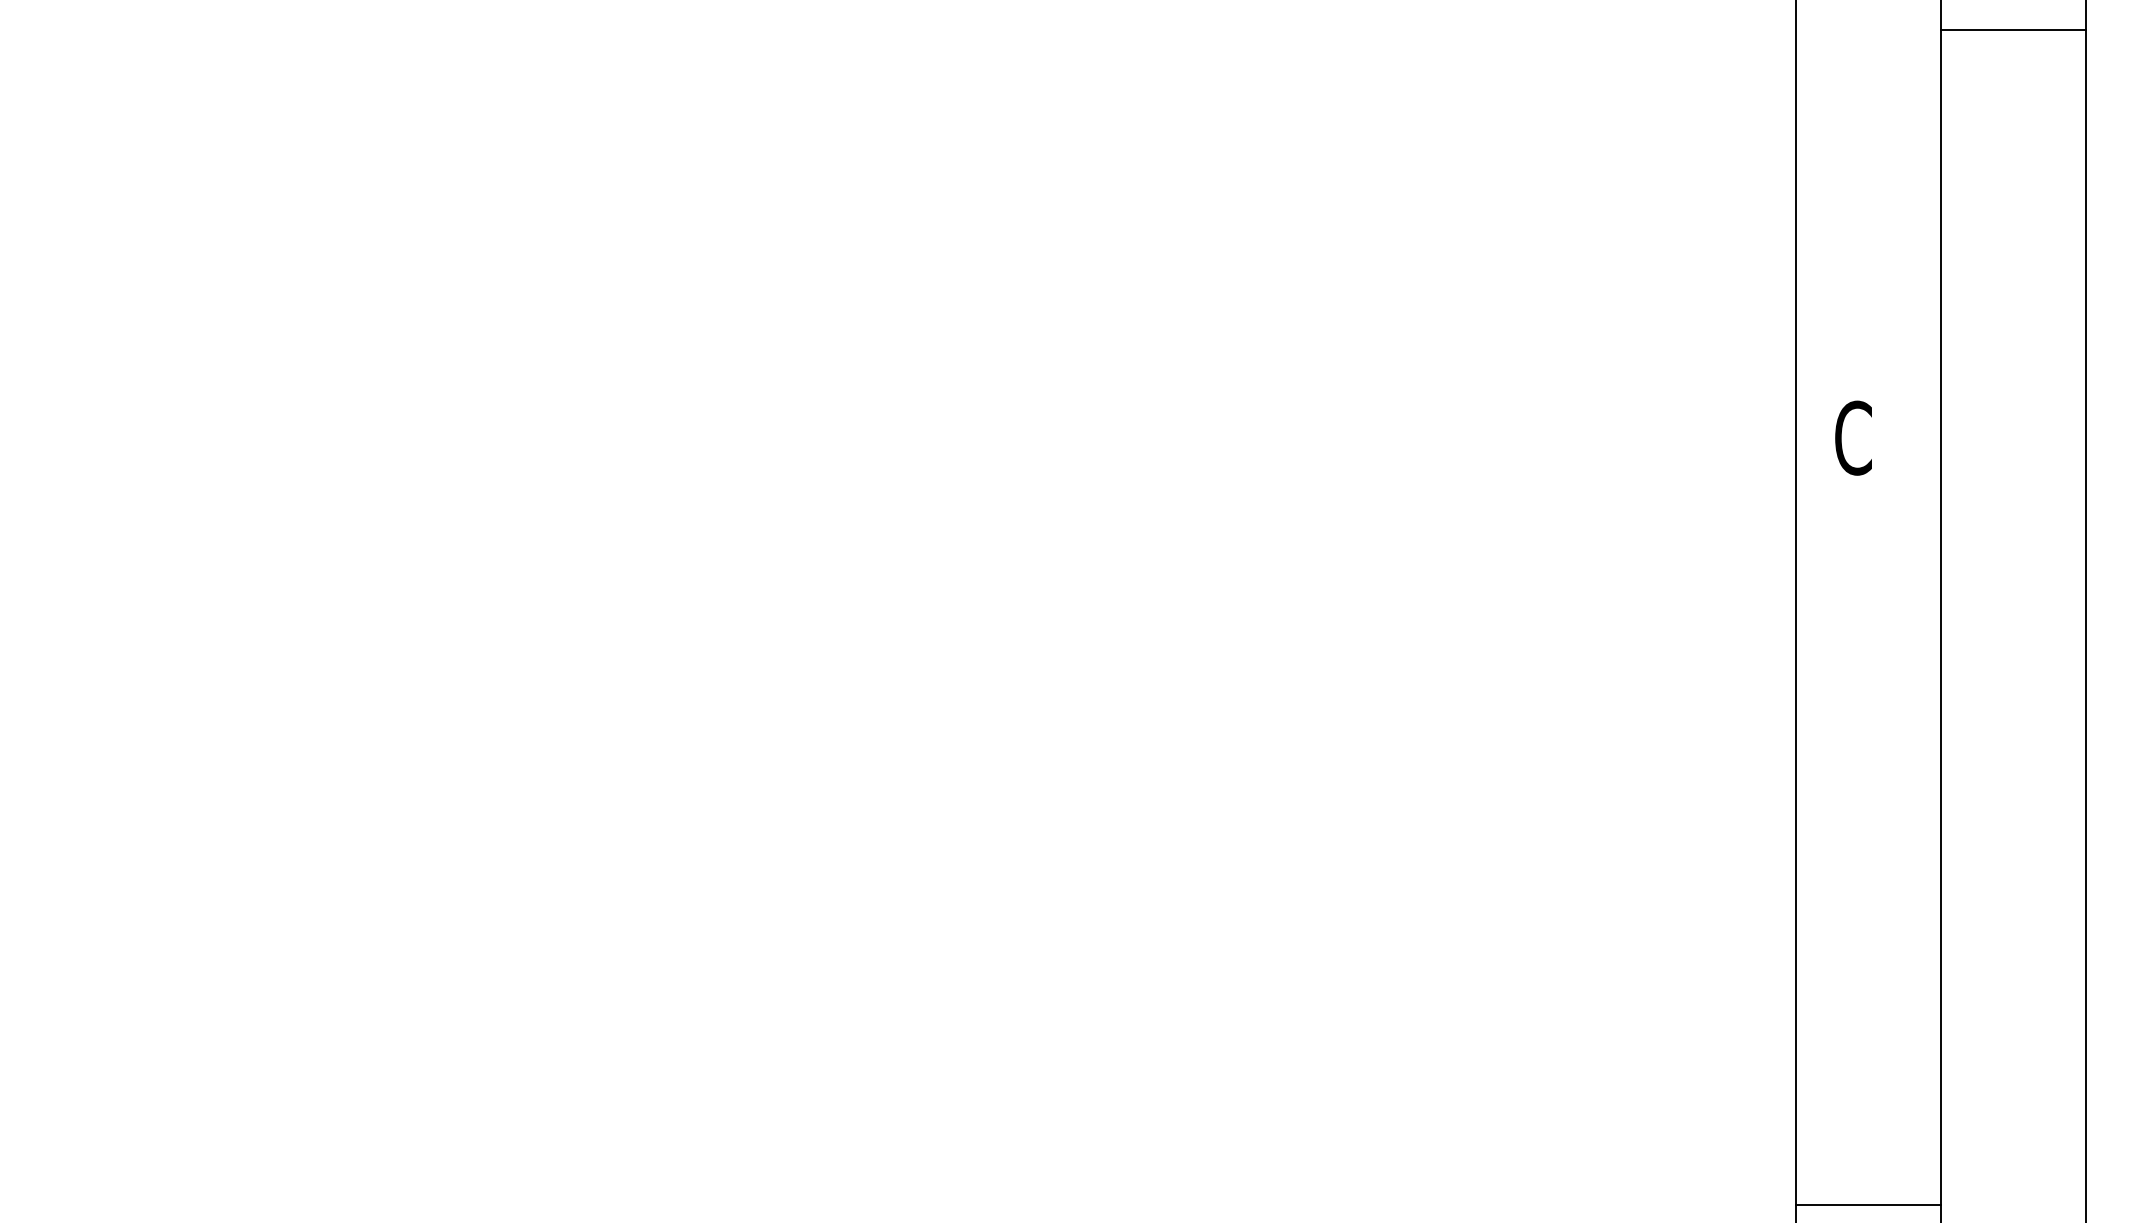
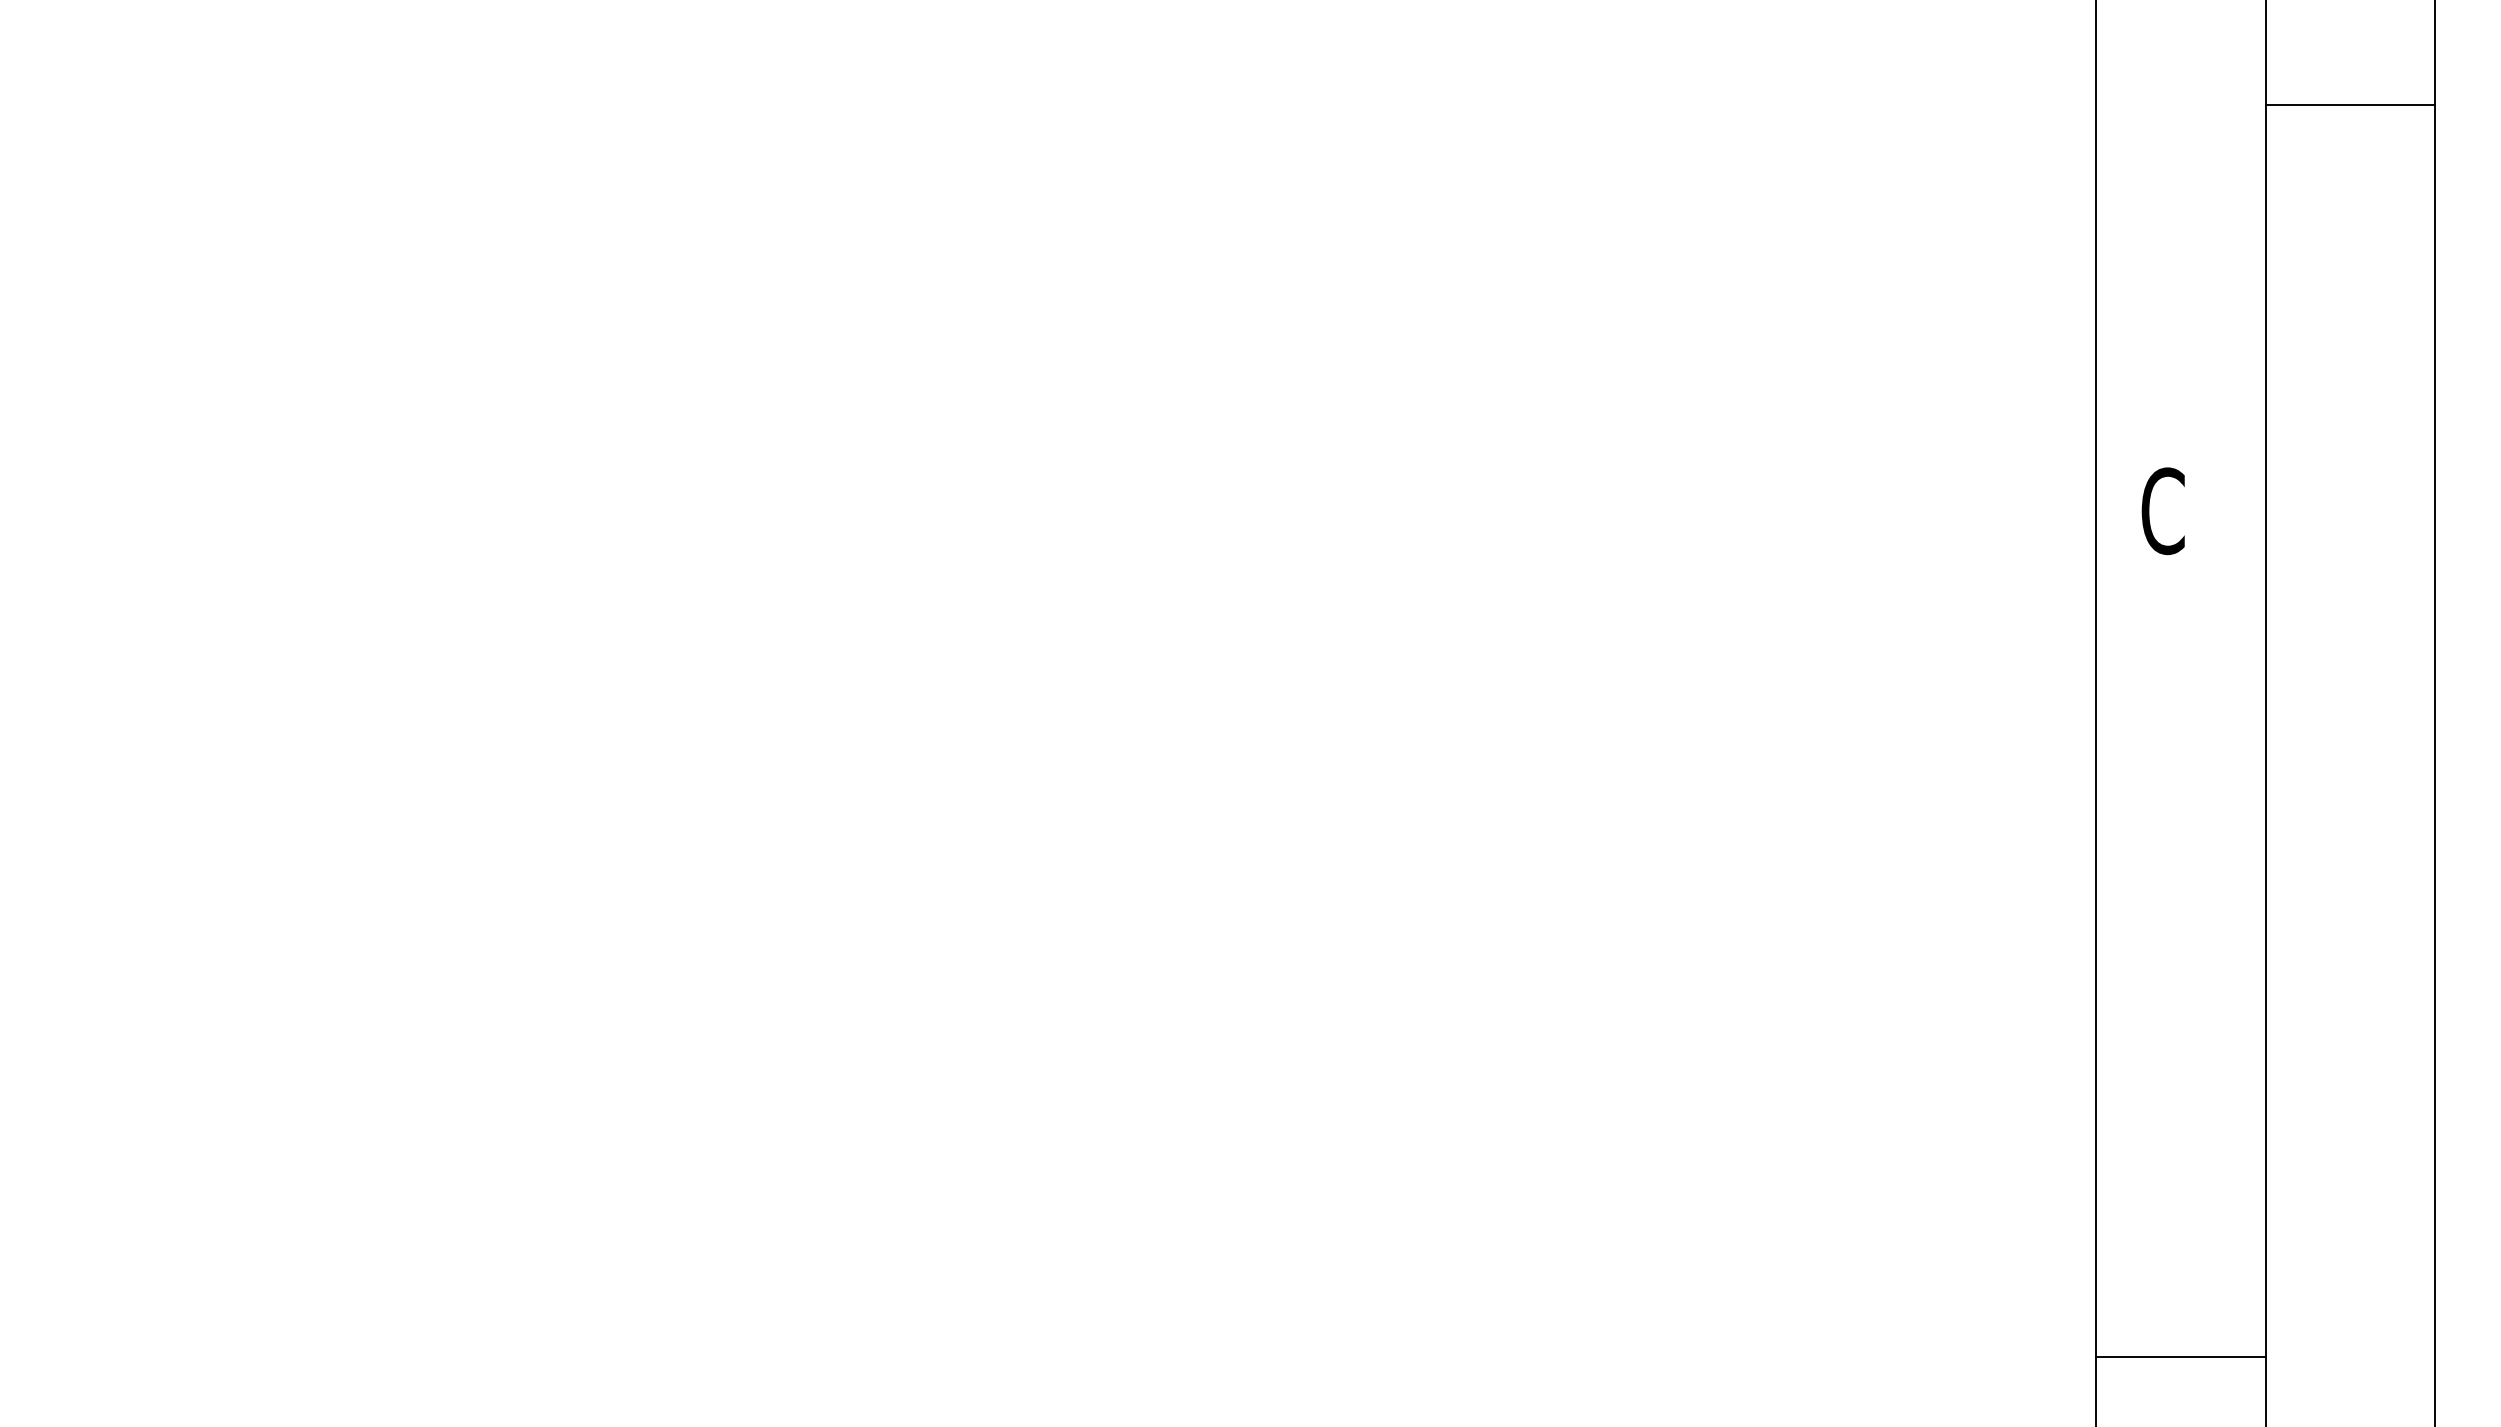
line: (2013, 30) -> (2349, 105), moved
line: (1868, 1205) -> (2180, 1357), moved

